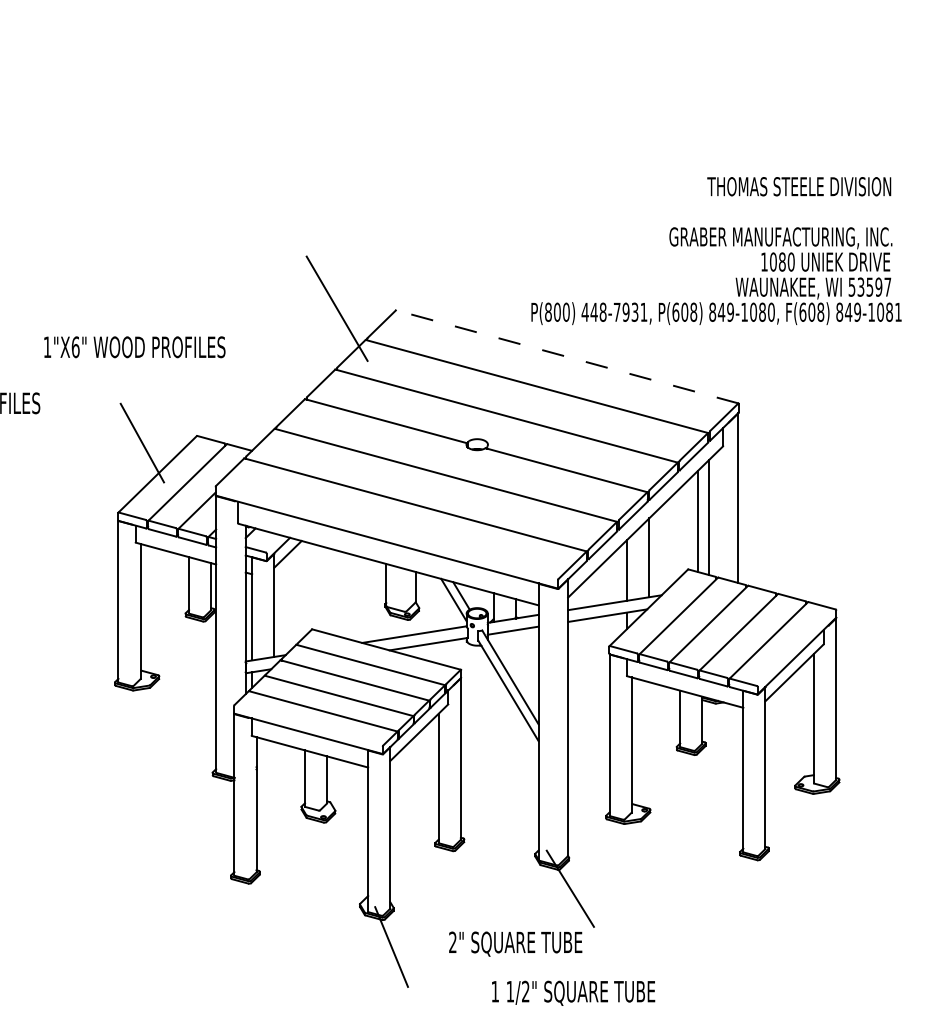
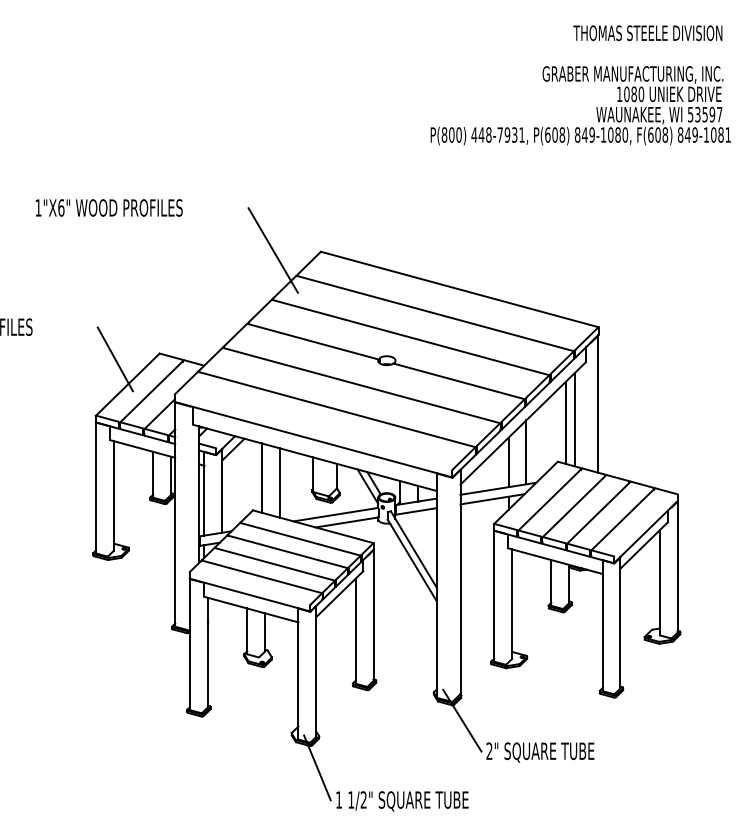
text: (716, 251) -> (580, 85), moved
text: (134, 347) -> (109, 208), moved
line: (566, 356) -> (459, 289), dashed -> solid
line: (322, 589) -> (261, 478), added
line: (344, 595) -> (279, 482), added
text: (515, 943) -> (540, 752), moved
text: (573, 992) -> (402, 800), moved

